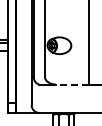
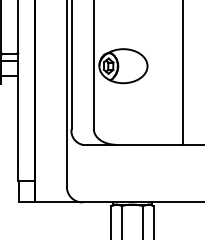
line: (71, 84) -> (147, 144), dashed -> solid

